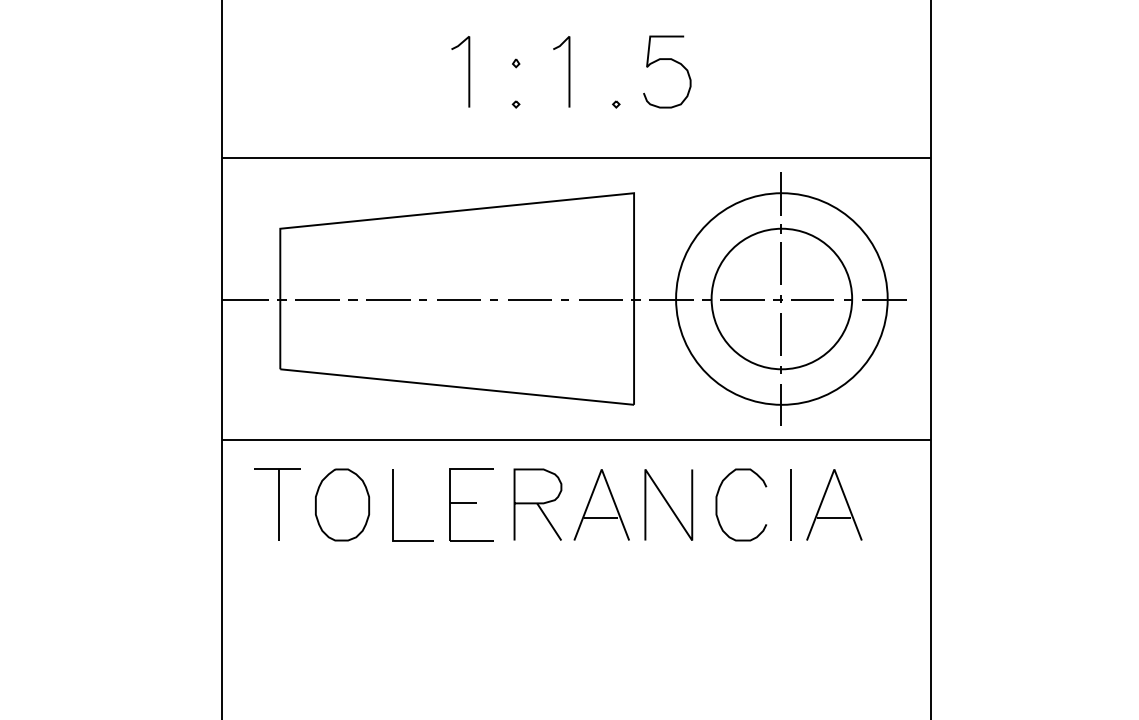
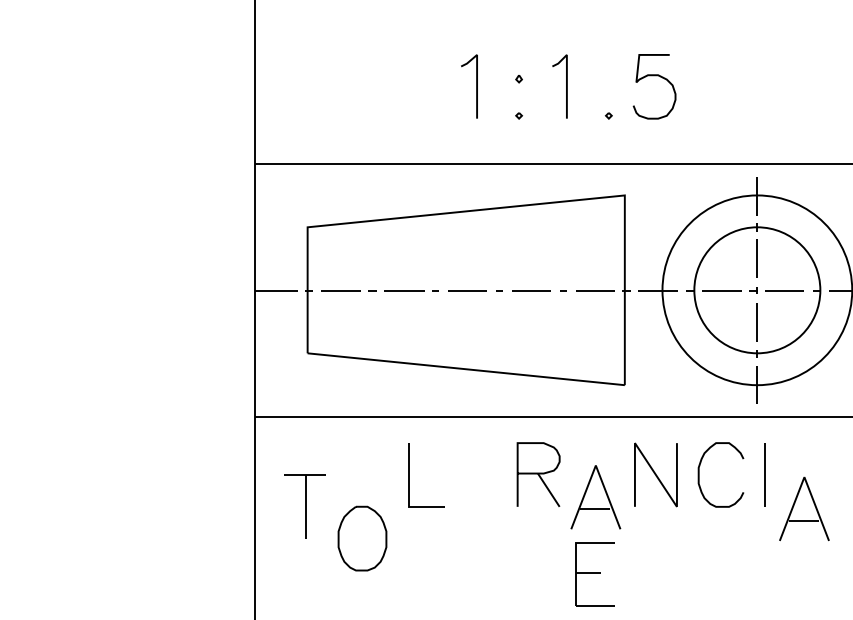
part: (591, 499) -> (586, 492), moved
part: (277, 504) -> (305, 506), moved
part: (342, 504) -> (362, 538), moved
part: (471, 504) -> (595, 574), moved
part: (834, 504) -> (804, 508), moved

